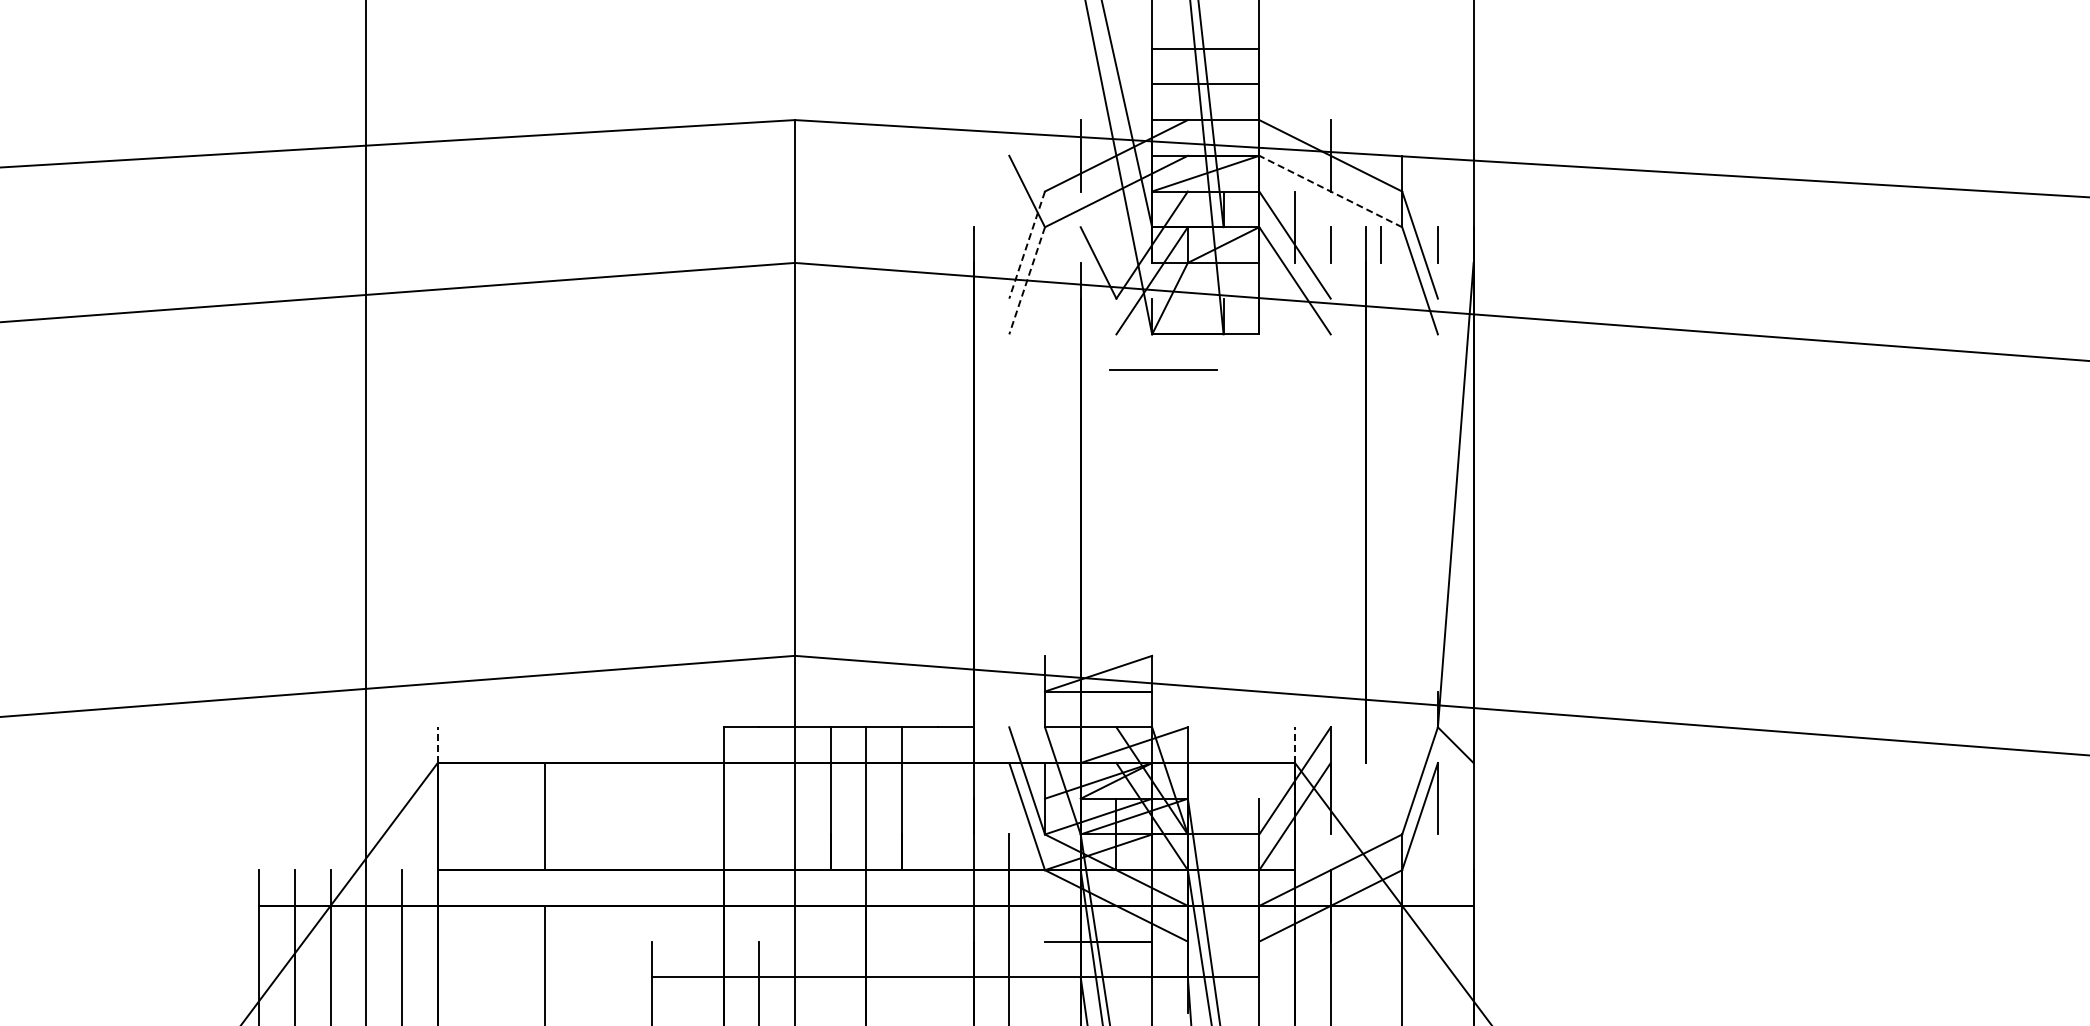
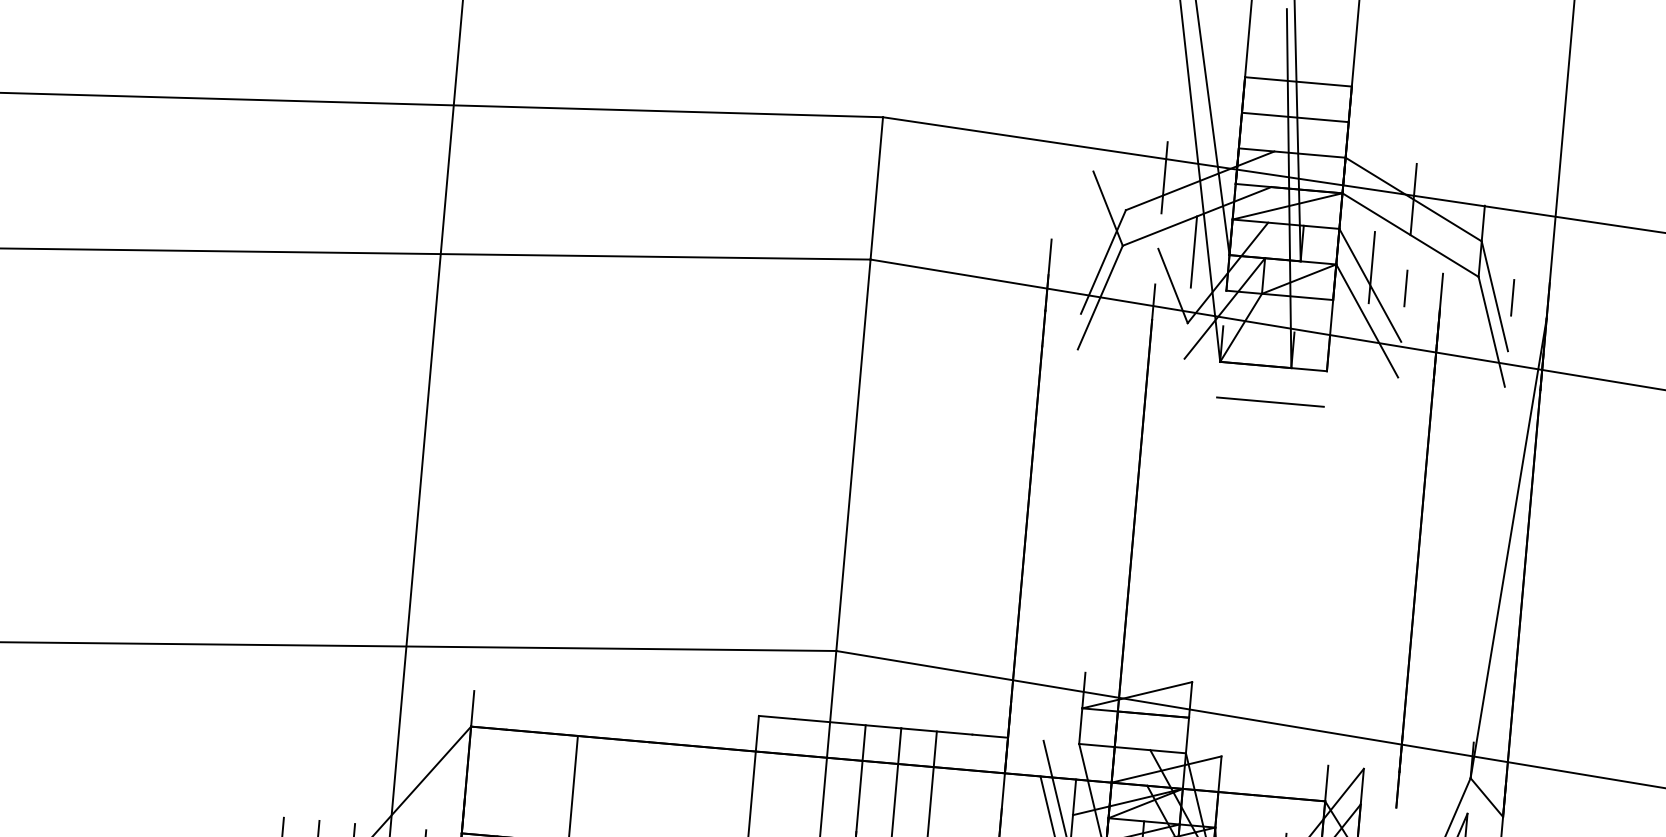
line: (1330, 191) -> (1410, 235), dashed -> solid
line: (1116, 226) -> (1194, 251), added
line: (1380, 244) -> (1455, 292), removed
line: (1026, 245) -> (1102, 262), dashed -> solid
line: (1026, 281) -> (1099, 298), dashed -> solid
line: (1163, 369) -> (1270, 401), moved
line: (437, 745) -> (472, 709), dashed -> solid
line: (1295, 745) -> (1327, 783), dashed -> solid

